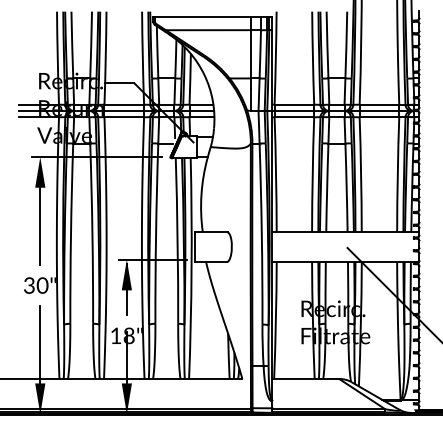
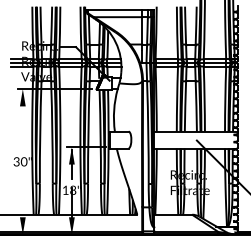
line: (39, 226) -> (22, 128), removed
line: (39, 344) -> (22, 195), removed

